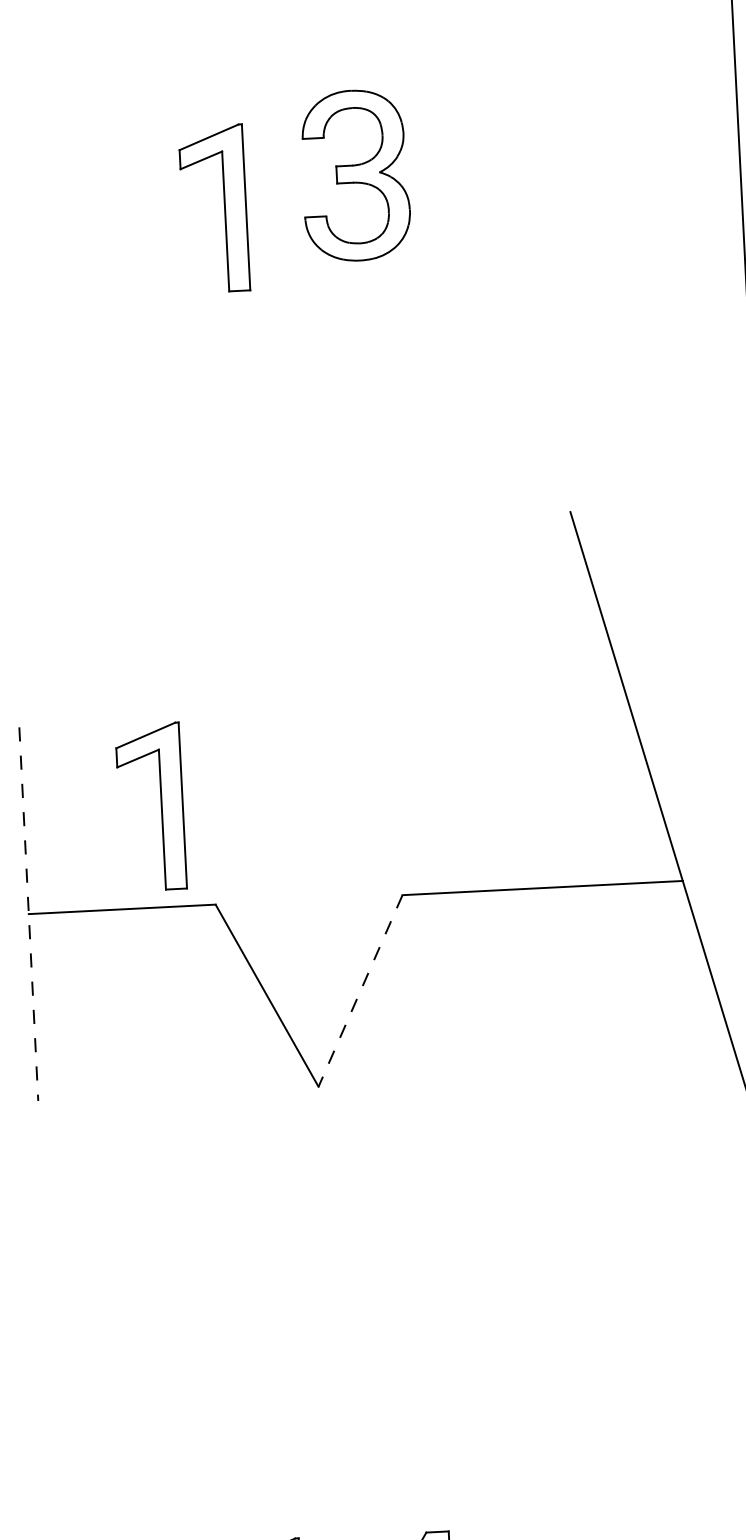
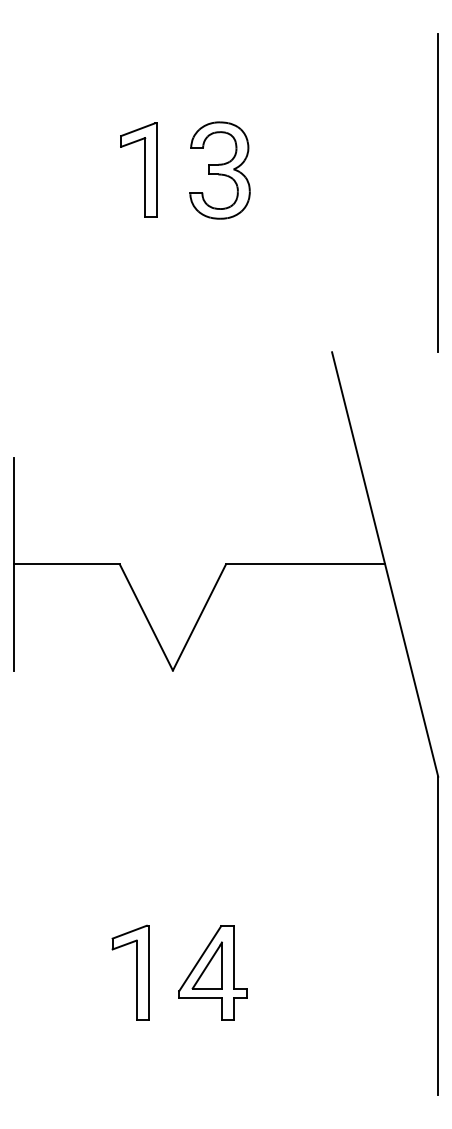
part: (354, 175) -> (219, 170), moved
part: (149, 805) -> (85, 506), removed
line: (28, 914) -> (13, 564), dashed -> solid
line: (360, 992) -> (199, 618), dashed -> solid

